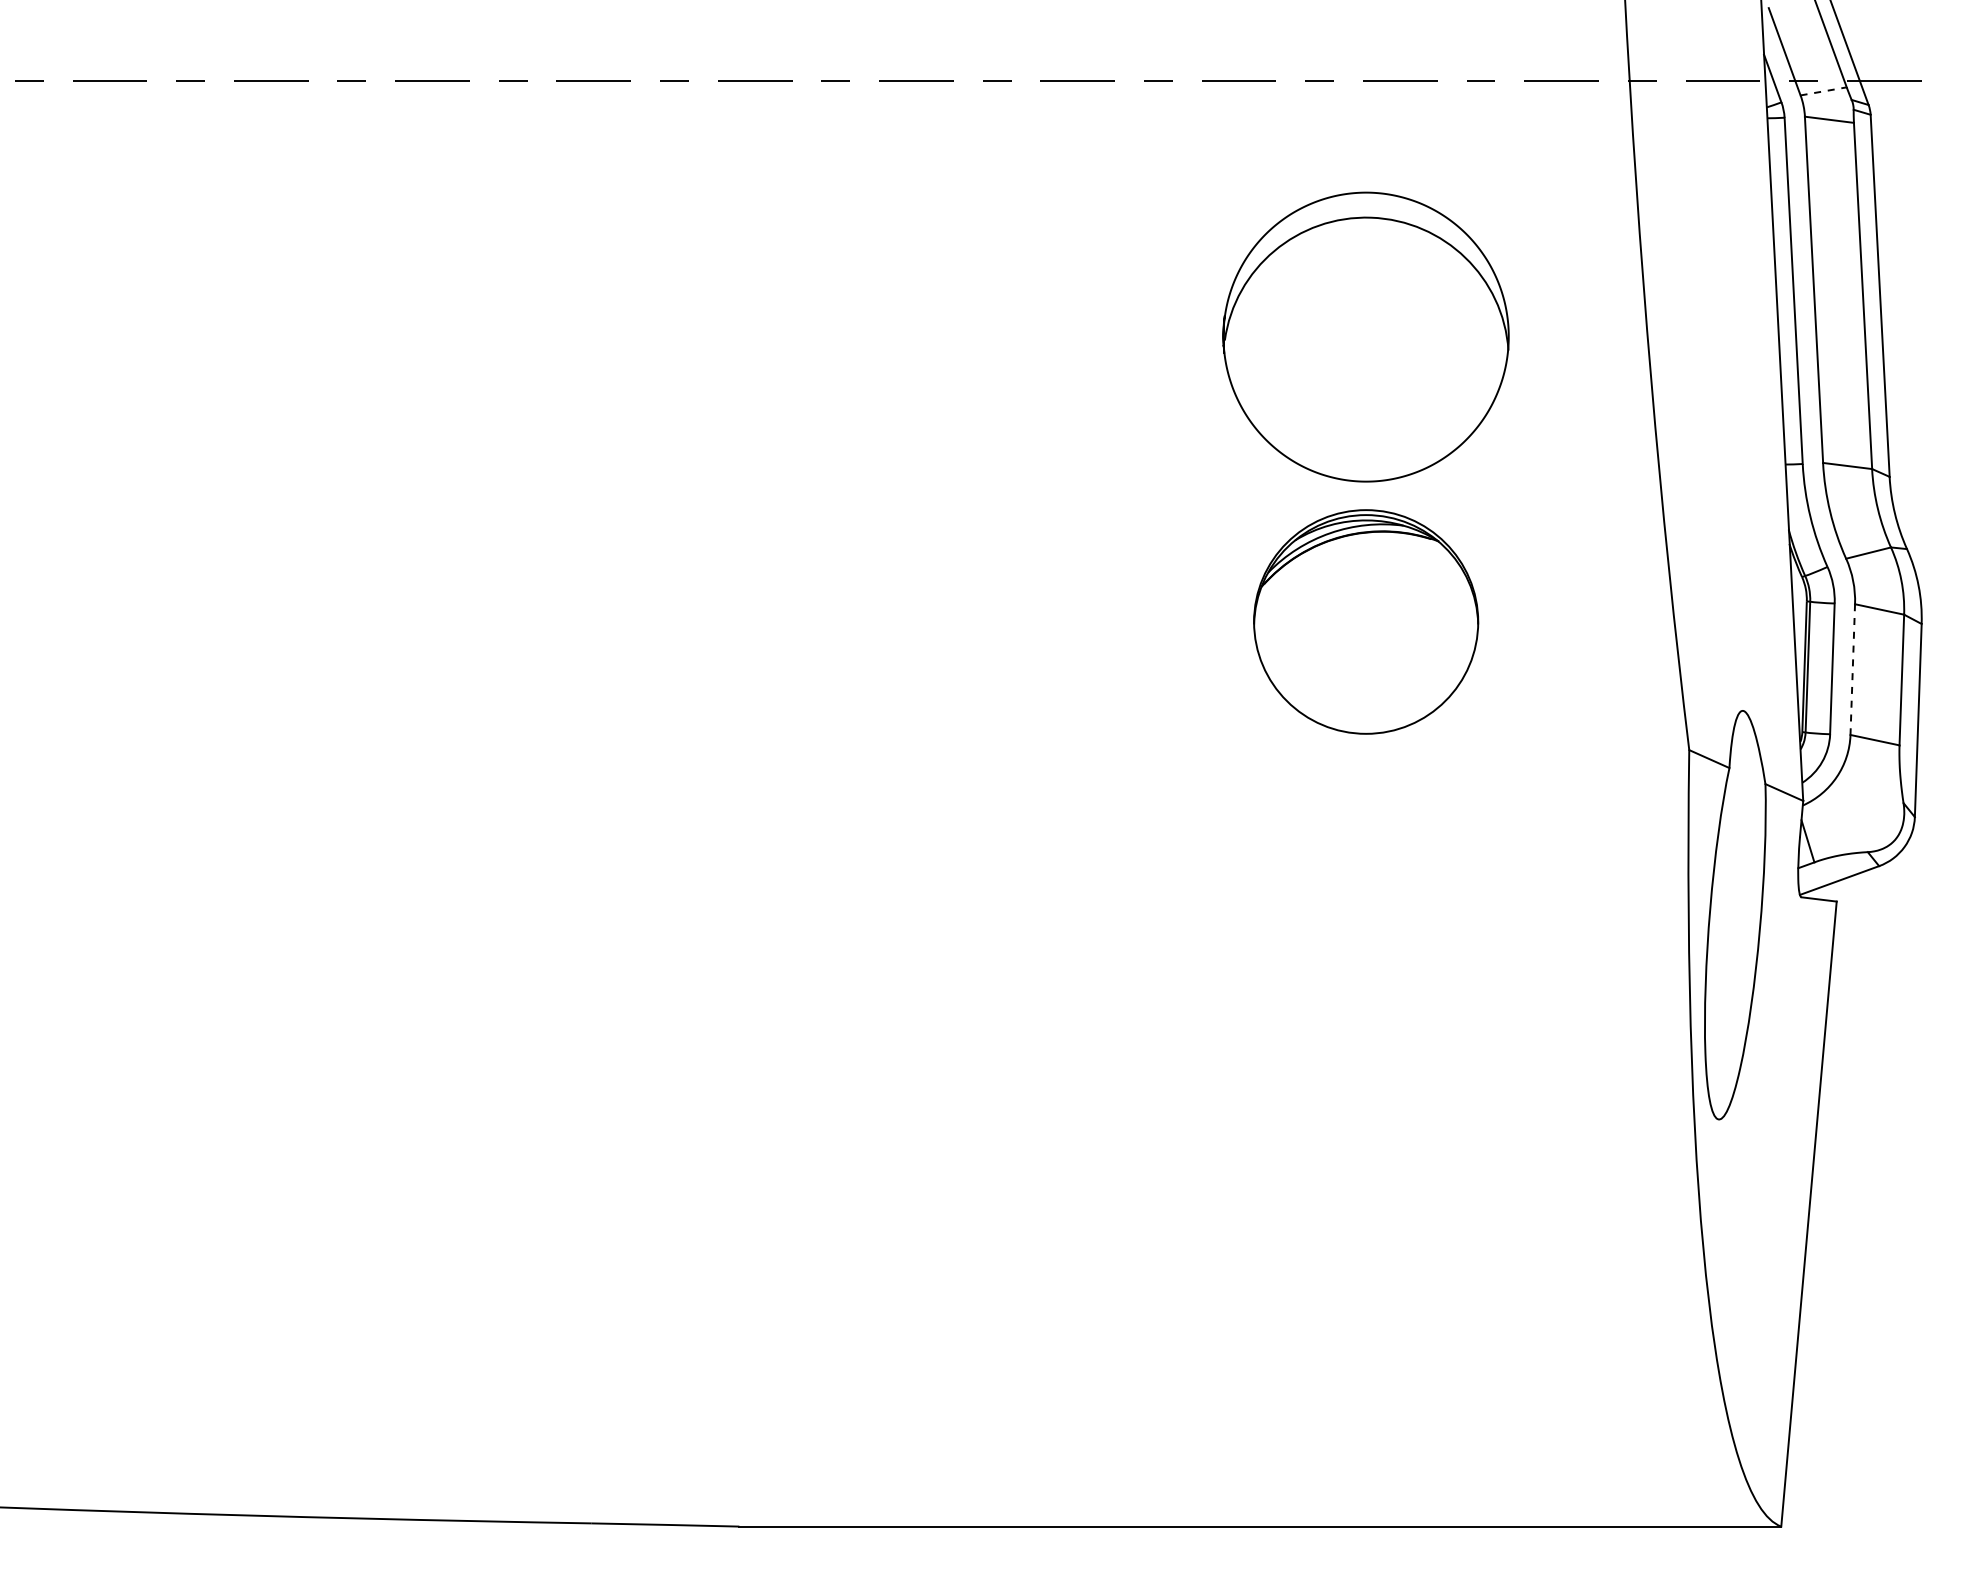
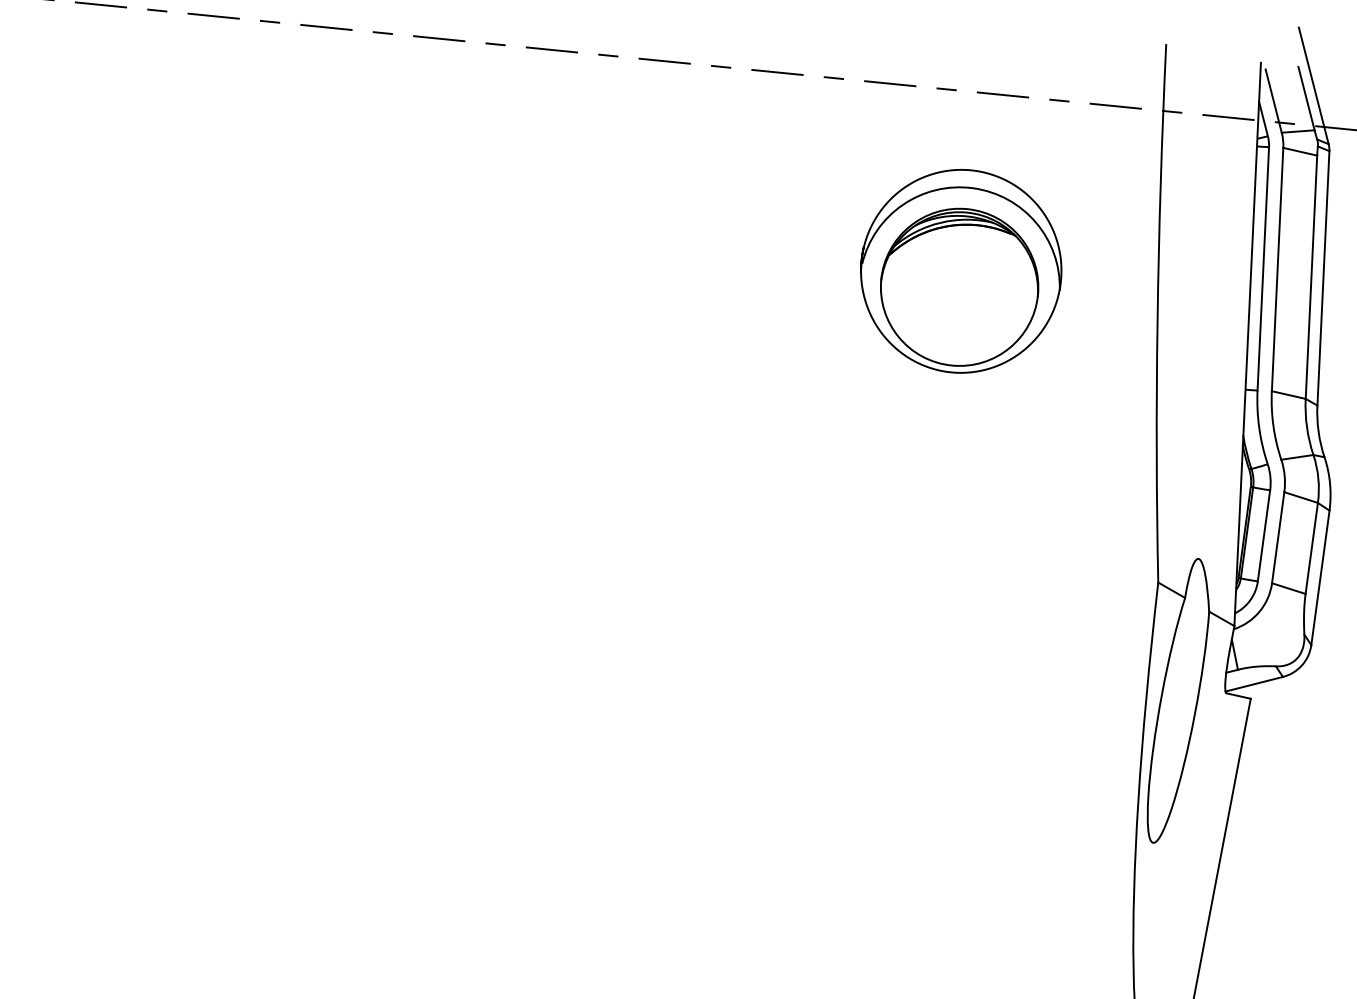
line: (1824, 91) -> (1298, 131), dashed -> solid
part: (1366, 621) -> (959, 287), moved
line: (1852, 670) -> (1277, 538), dashed -> solid

